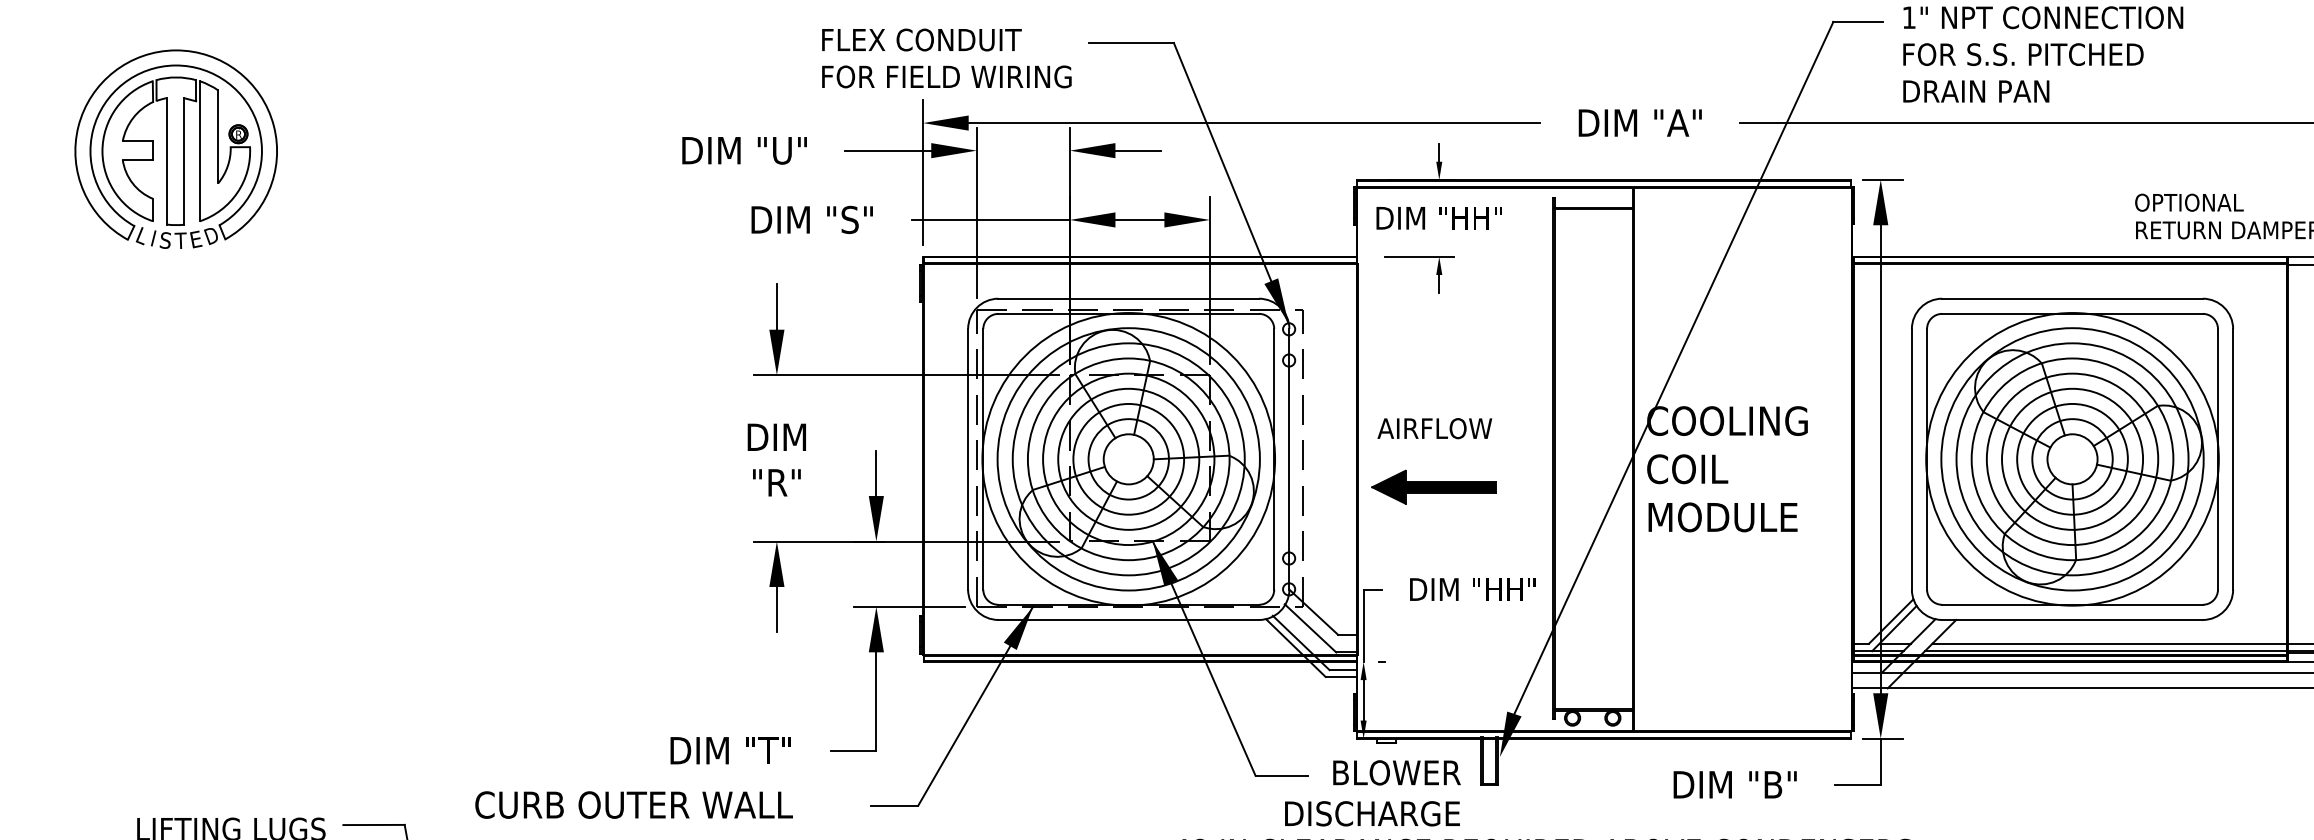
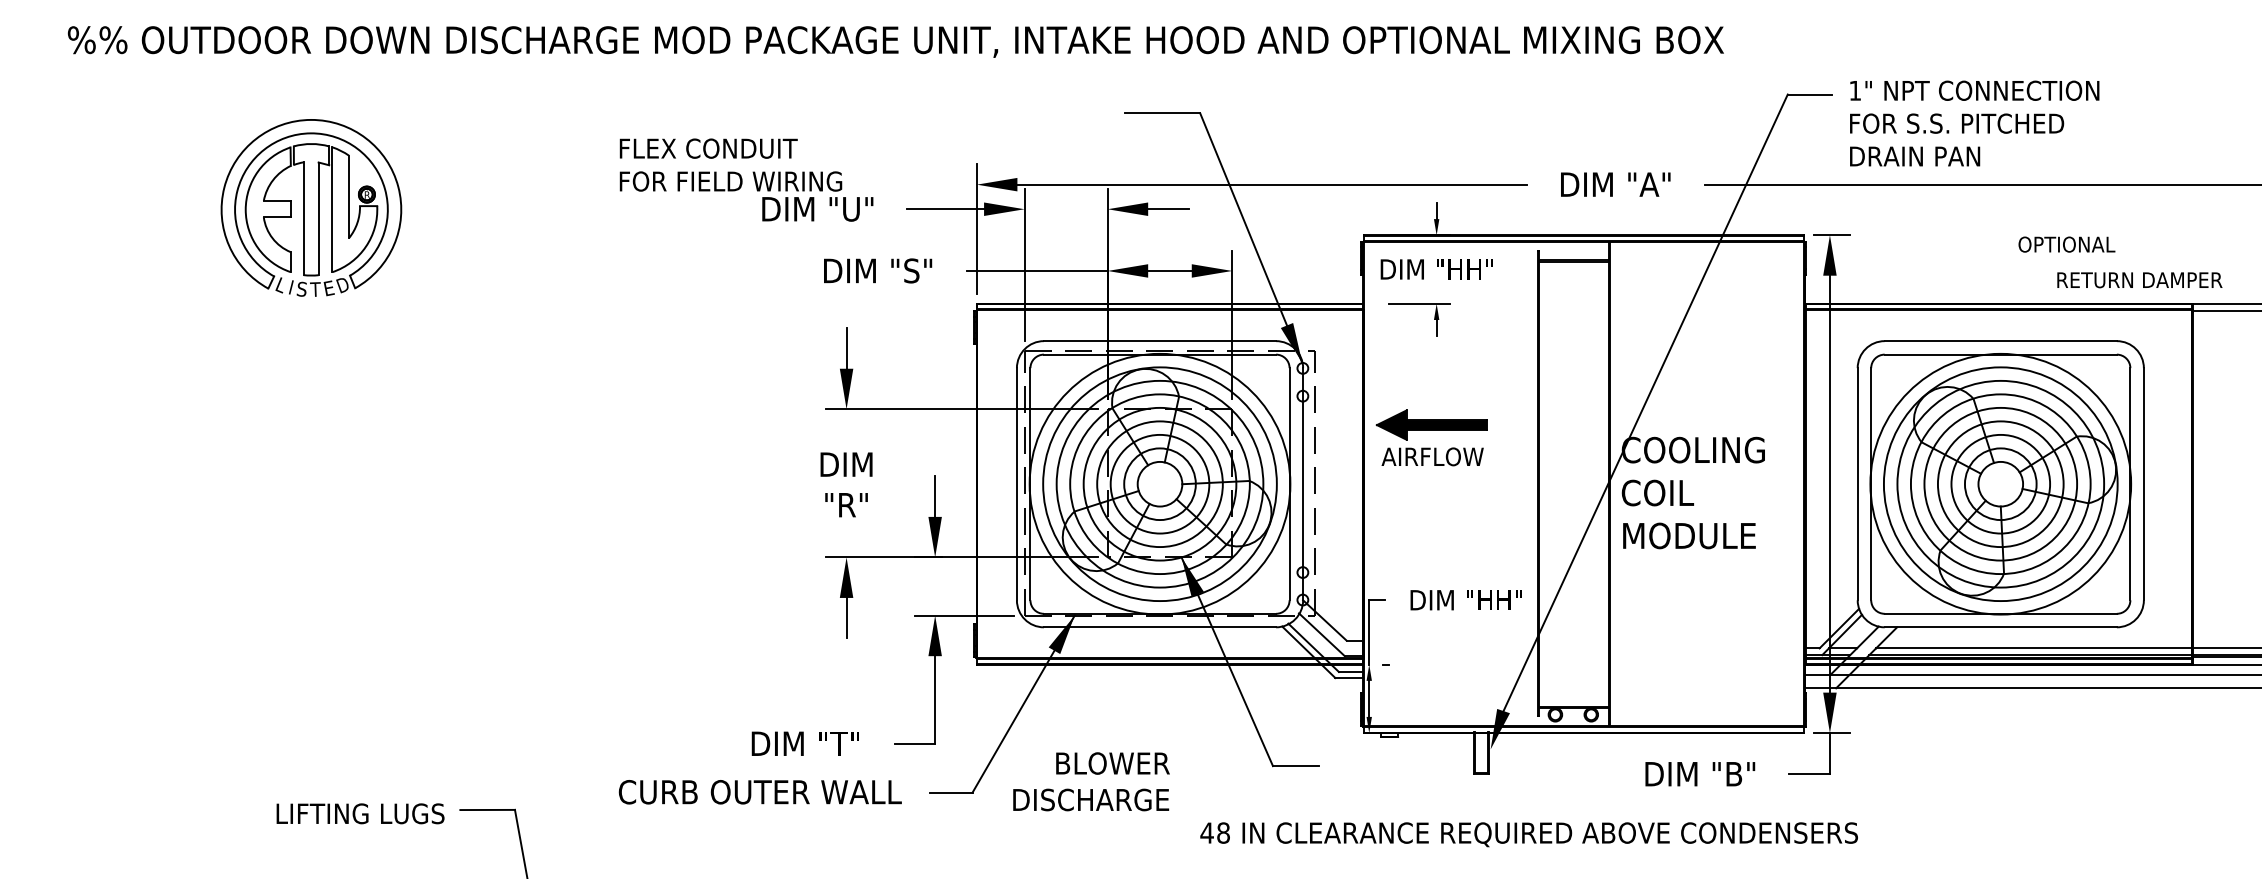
text: (946, 57) -> (730, 164), moved
text: (2188, 202) -> (2066, 244), moved
part: (1433, 486) -> (1431, 424), moved
text: (1372, 793) -> (1091, 781), moved
text: (633, 805) -> (759, 792), moved

